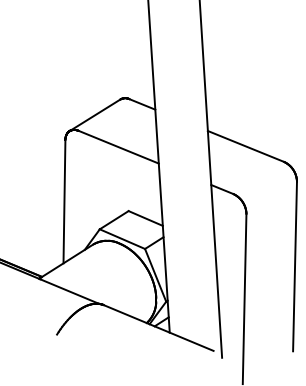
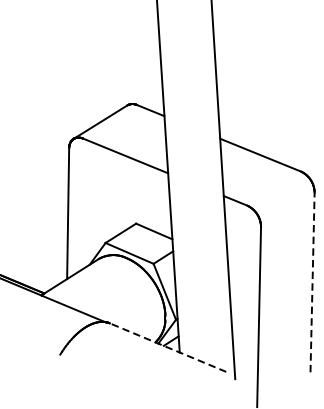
line: (295, 266) -> (313, 282), solid -> dashed
line: (158, 327) -> (167, 347), solid -> dashed

